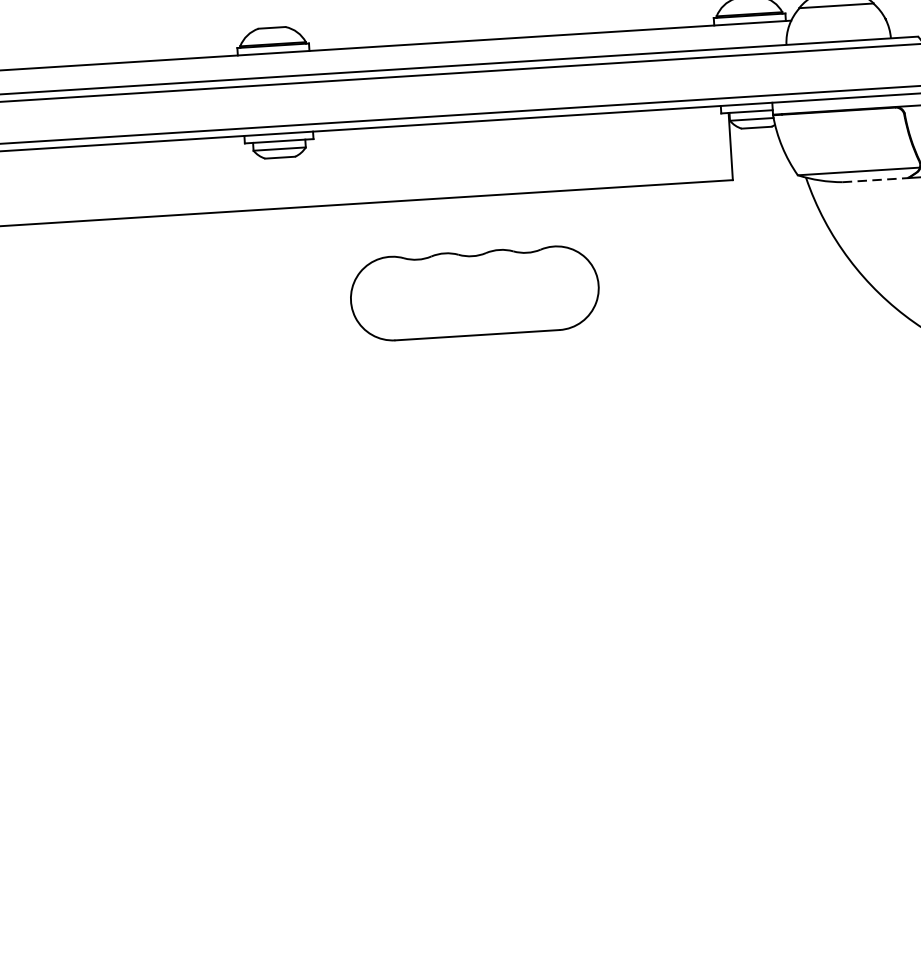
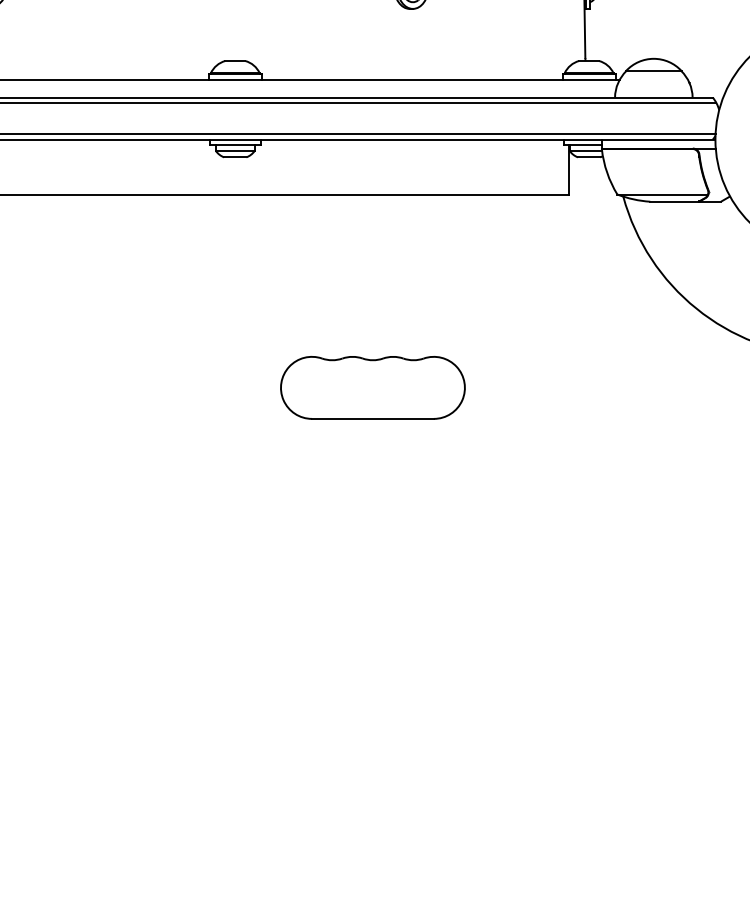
line: (876, 179) -> (675, 201), dashed -> solid
part: (474, 292) -> (372, 387), moved

